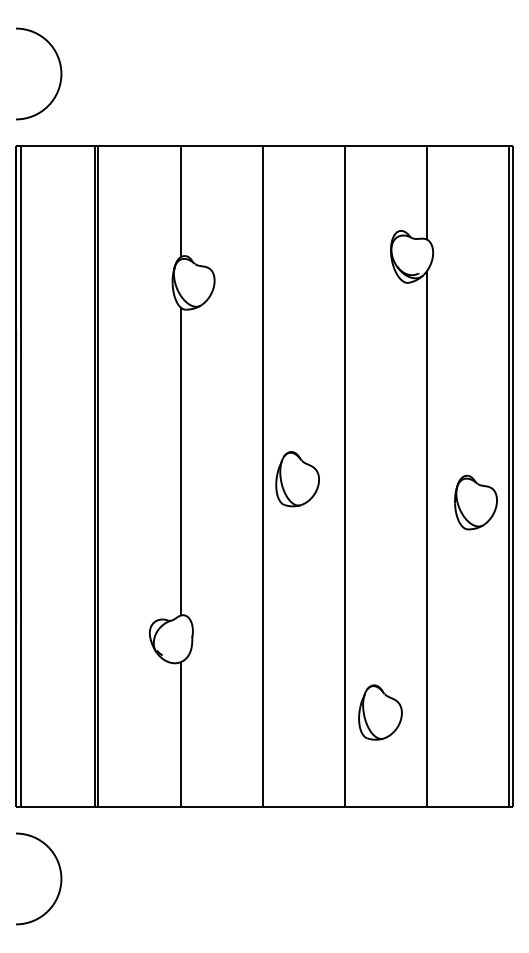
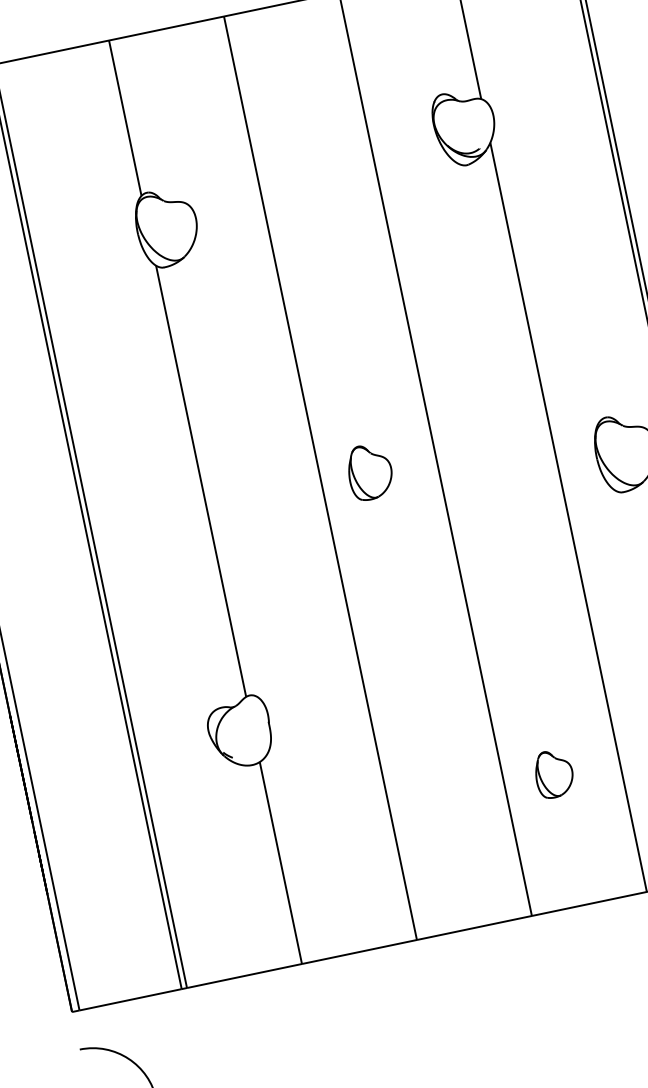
part: (297, 479) -> (369, 472), size x0.7
part: (380, 712) -> (554, 773), size x0.6

